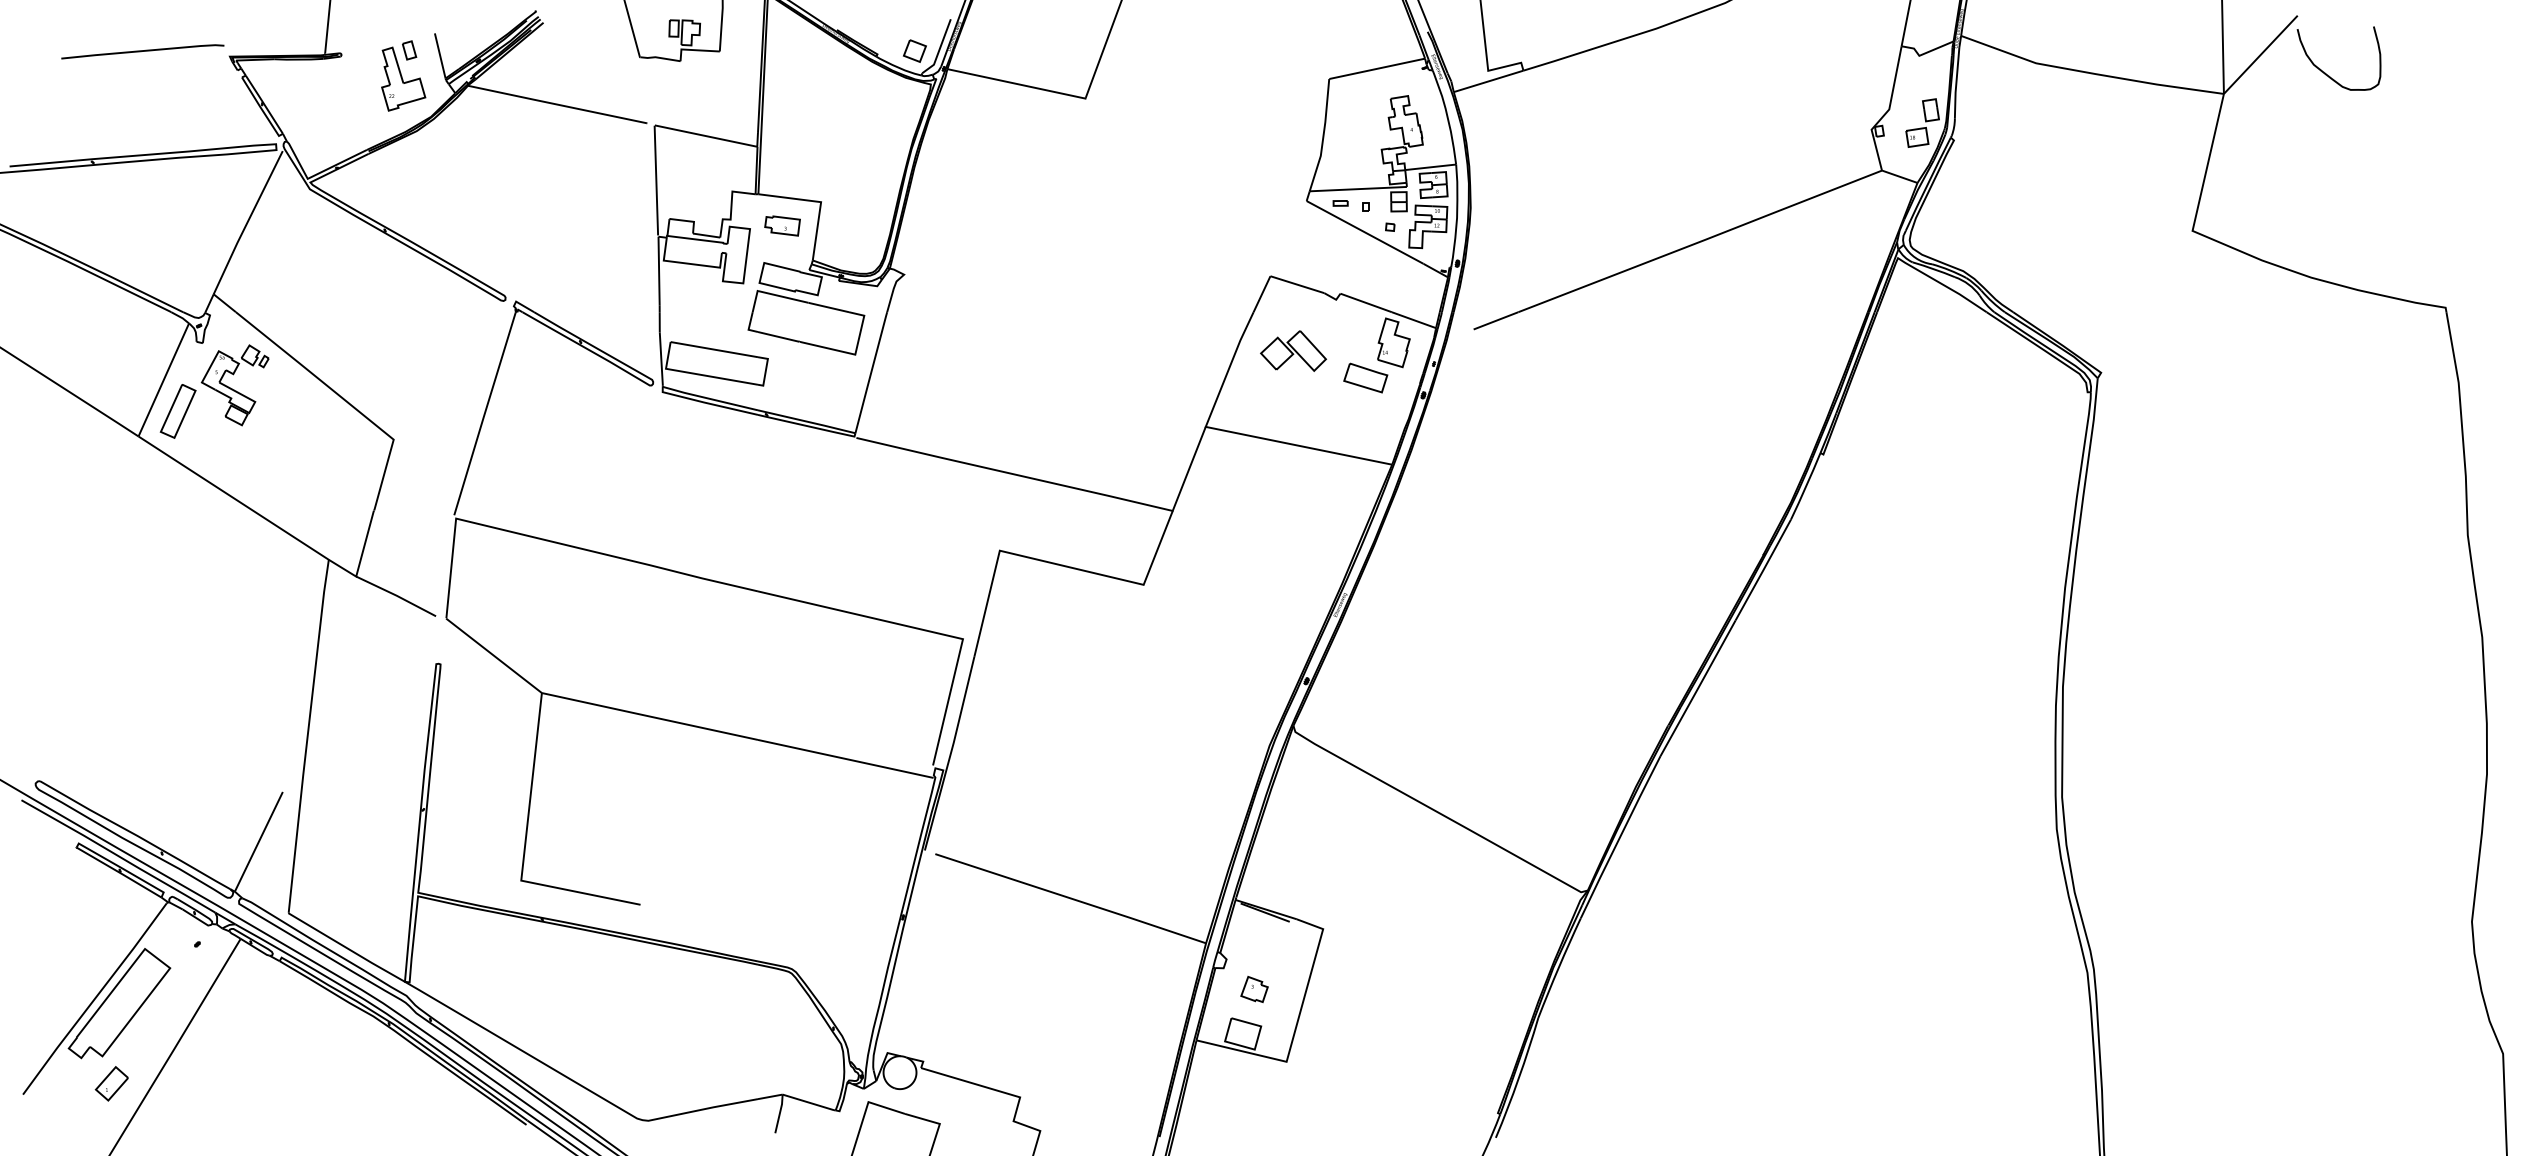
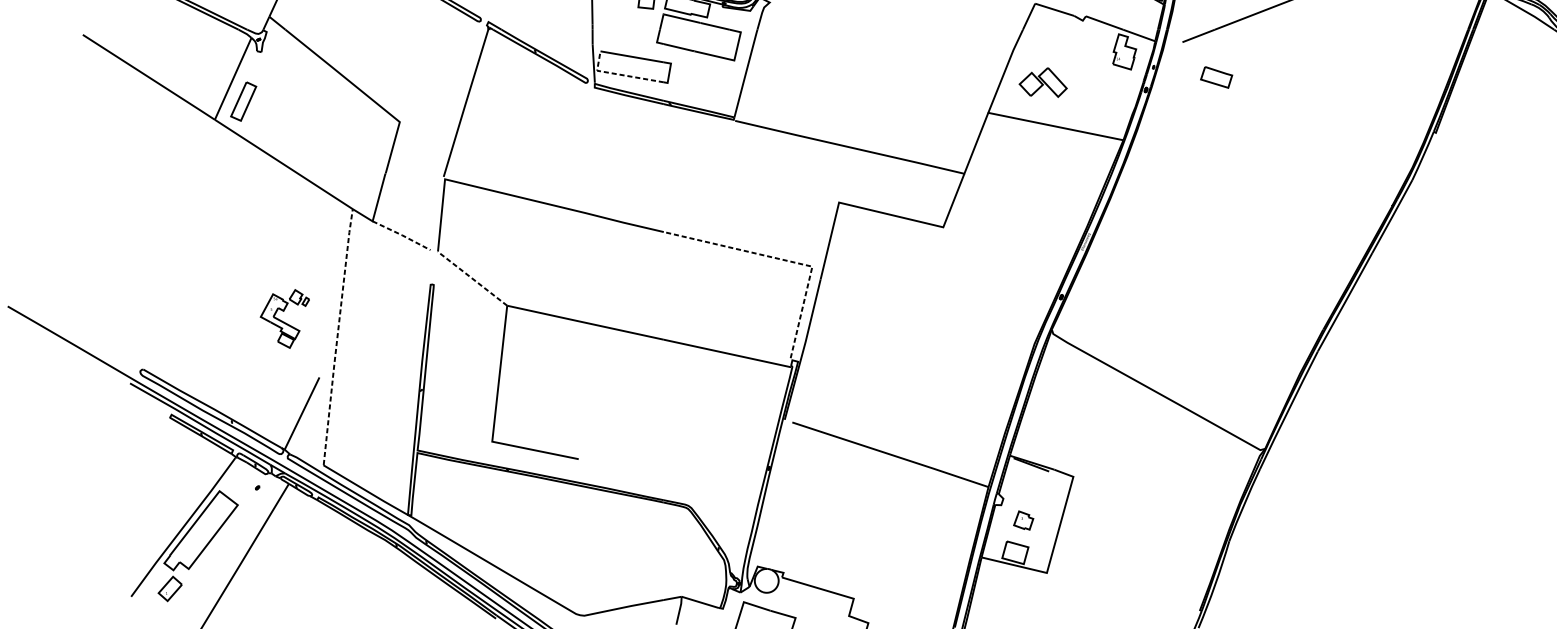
part: (1293, 350) -> (1043, 82), moved
line: (697, 374) -> (619, 74), solid -> dashed
part: (1365, 377) -> (1216, 77), moved
part: (234, 385) -> (284, 319), moved
line: (396, 595) -> (401, 235), solid -> dashed
line: (924, 630) -> (784, 260), solid -> dashed
line: (494, 655) -> (472, 278), solid -> dashed
line: (307, 735) -> (337, 336), solid -> dashed
part: (111, 1083) -> (169, 588), moved

